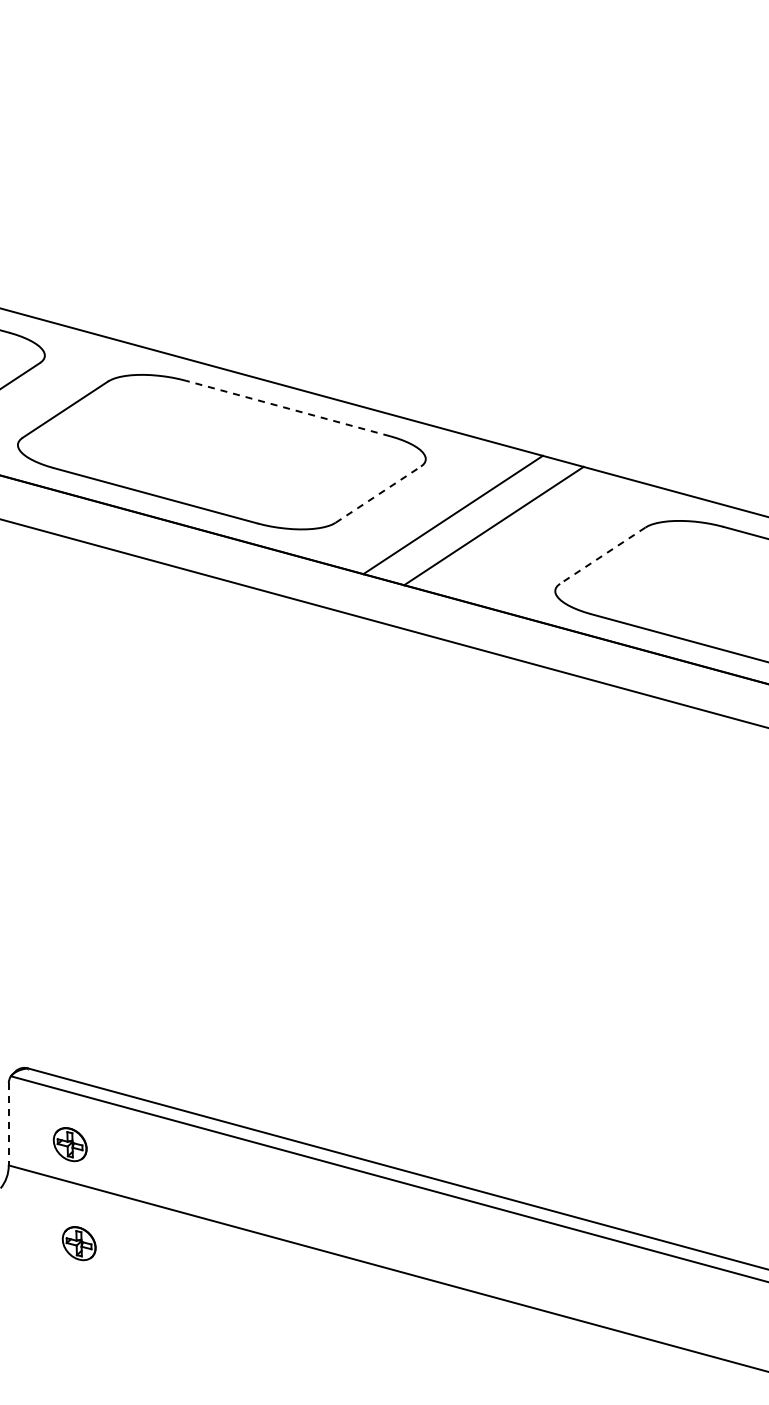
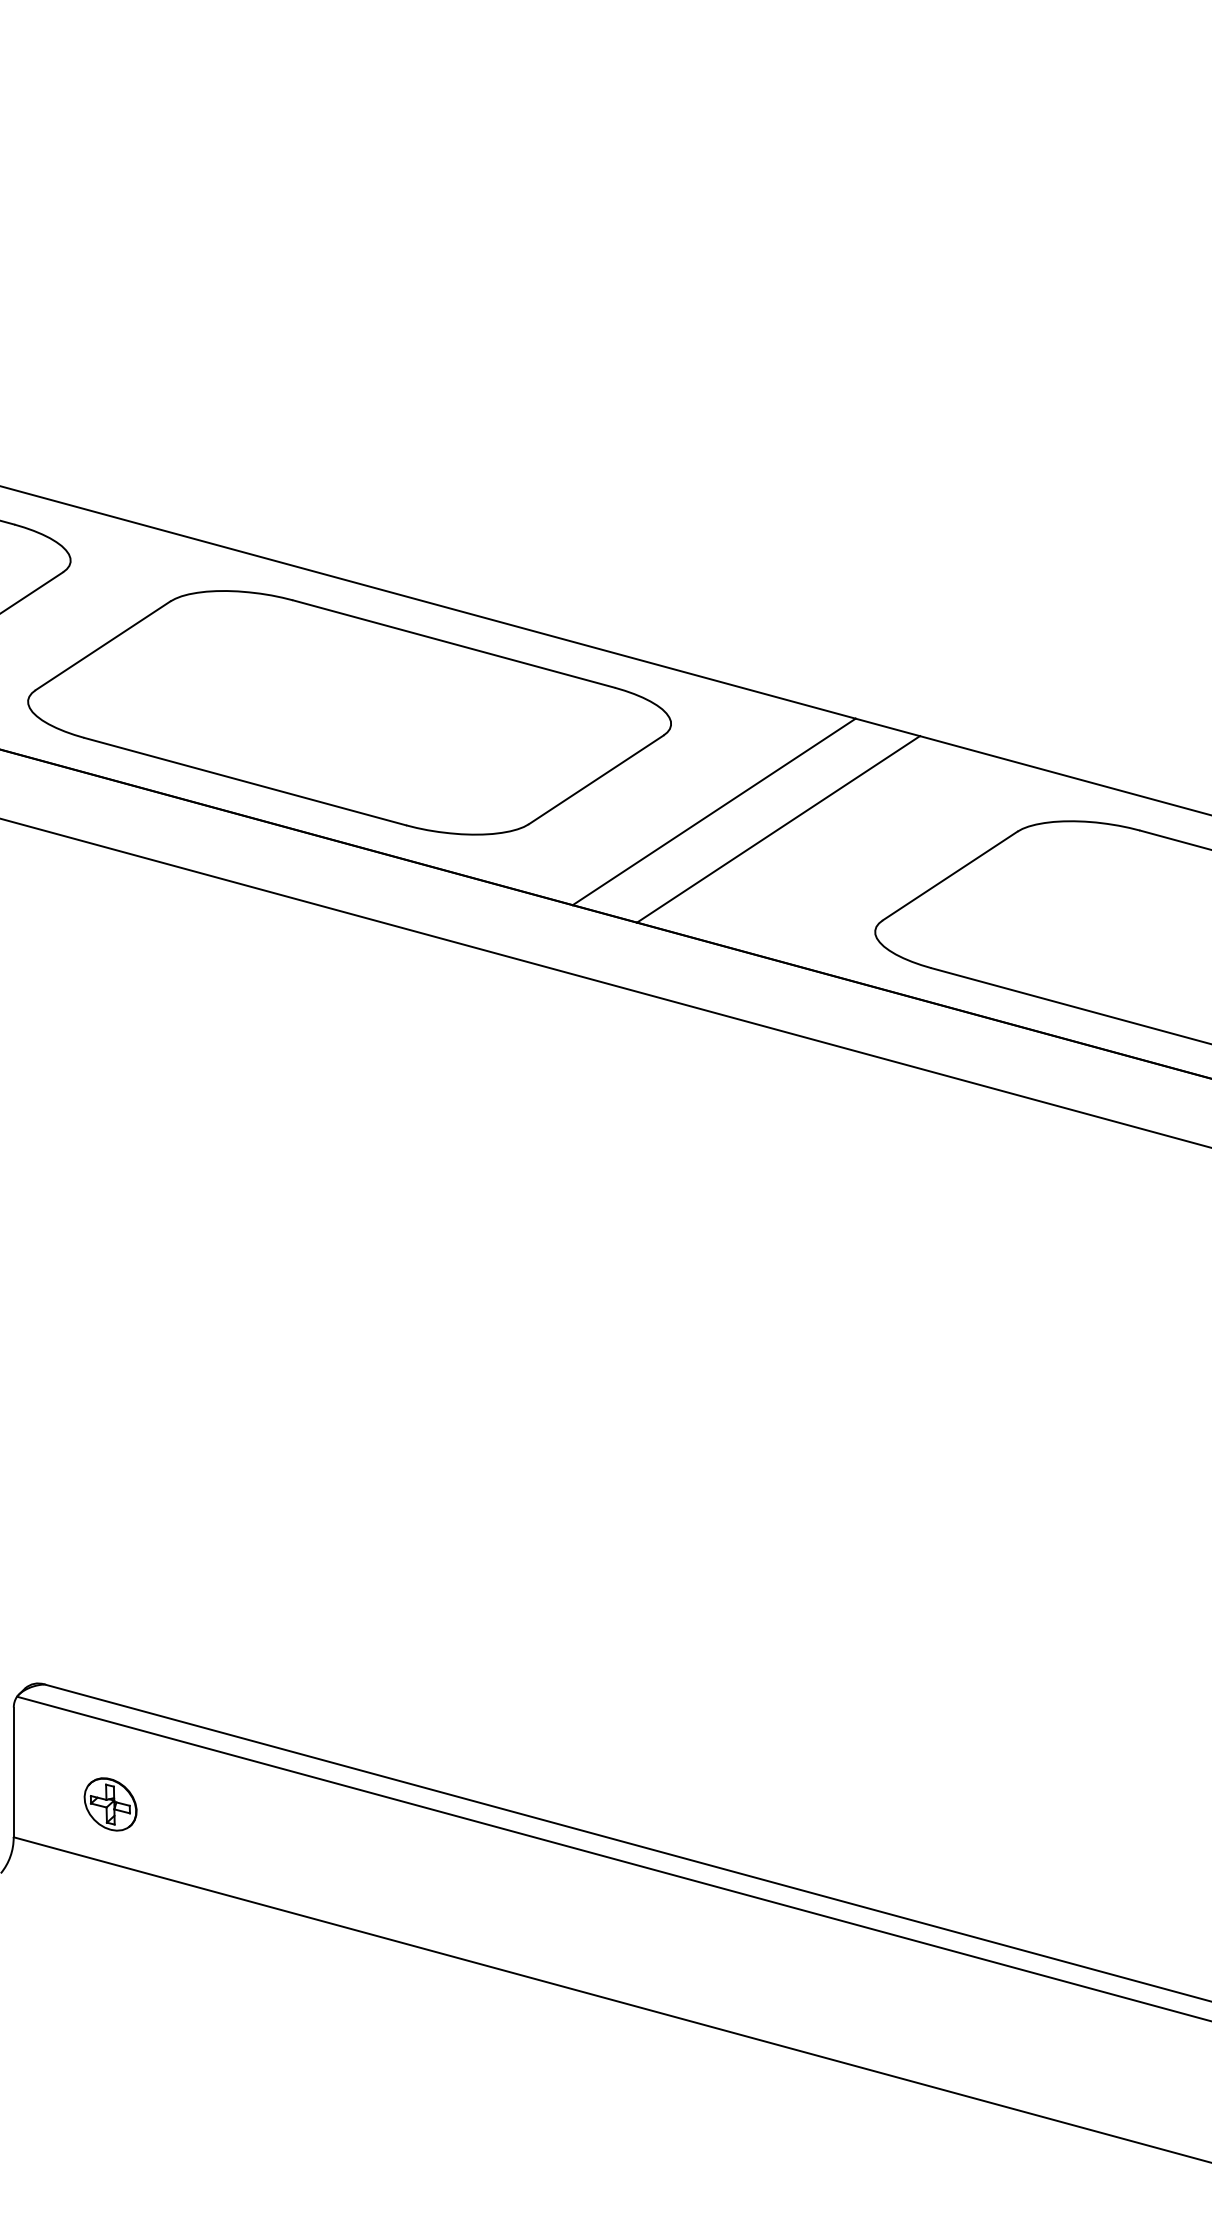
line: (288, 408) -> (454, 644), dashed -> solid
line: (378, 494) -> (596, 779), dashed -> solid
line: (602, 555) -> (949, 875), dashed -> solid
line: (8, 1124) -> (13, 1772), dashed -> solid
part: (78, 1243) -> (123, 1960), removed

